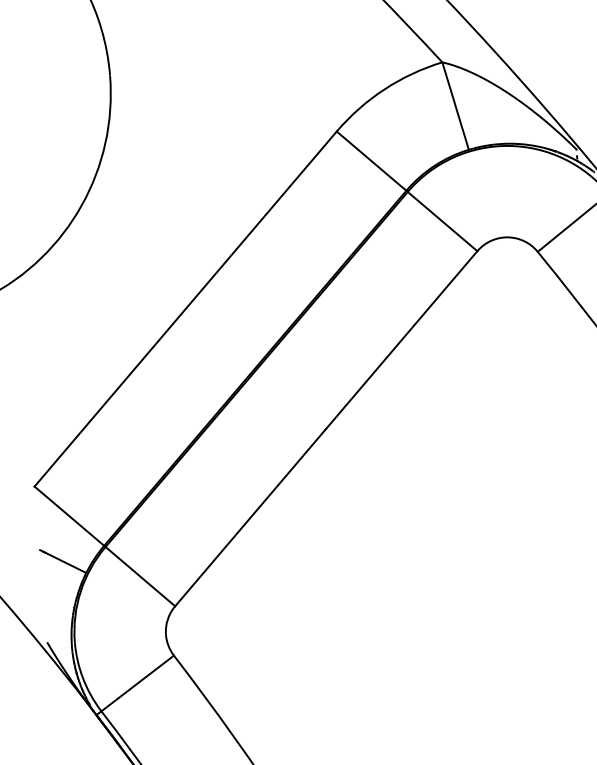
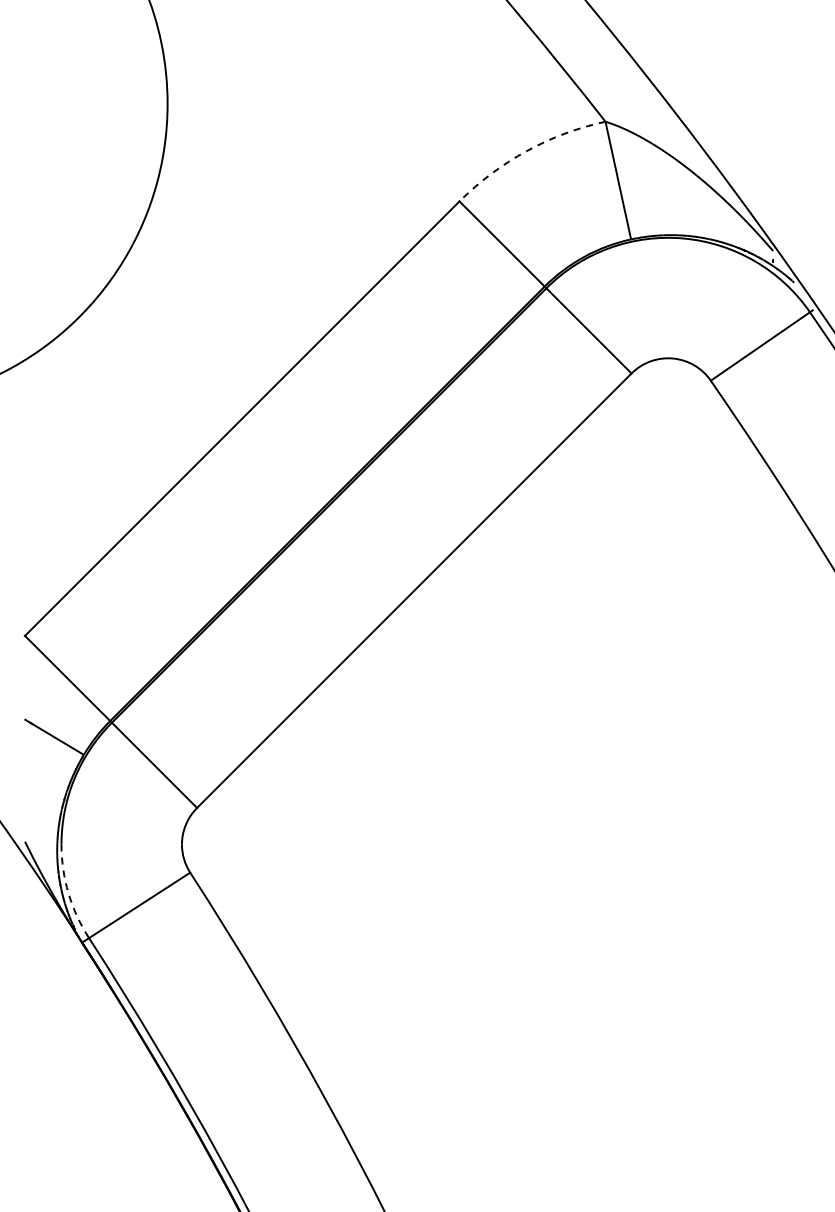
arc: (384, 89) -> (526, 151), solid -> dashed
arc: (83, 678) -> (68, 893), solid -> dashed

